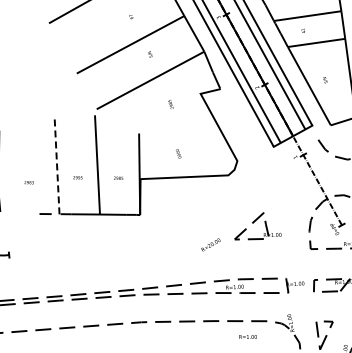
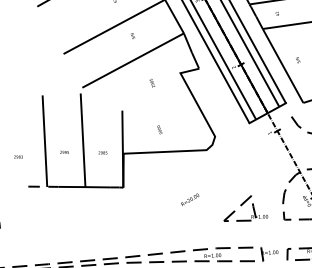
line: (57, 165) -> (45, 140), dashed -> solid
part: (257, 226) -> (245, 208), moved
text: (210, 244) -> (189, 199), moved

